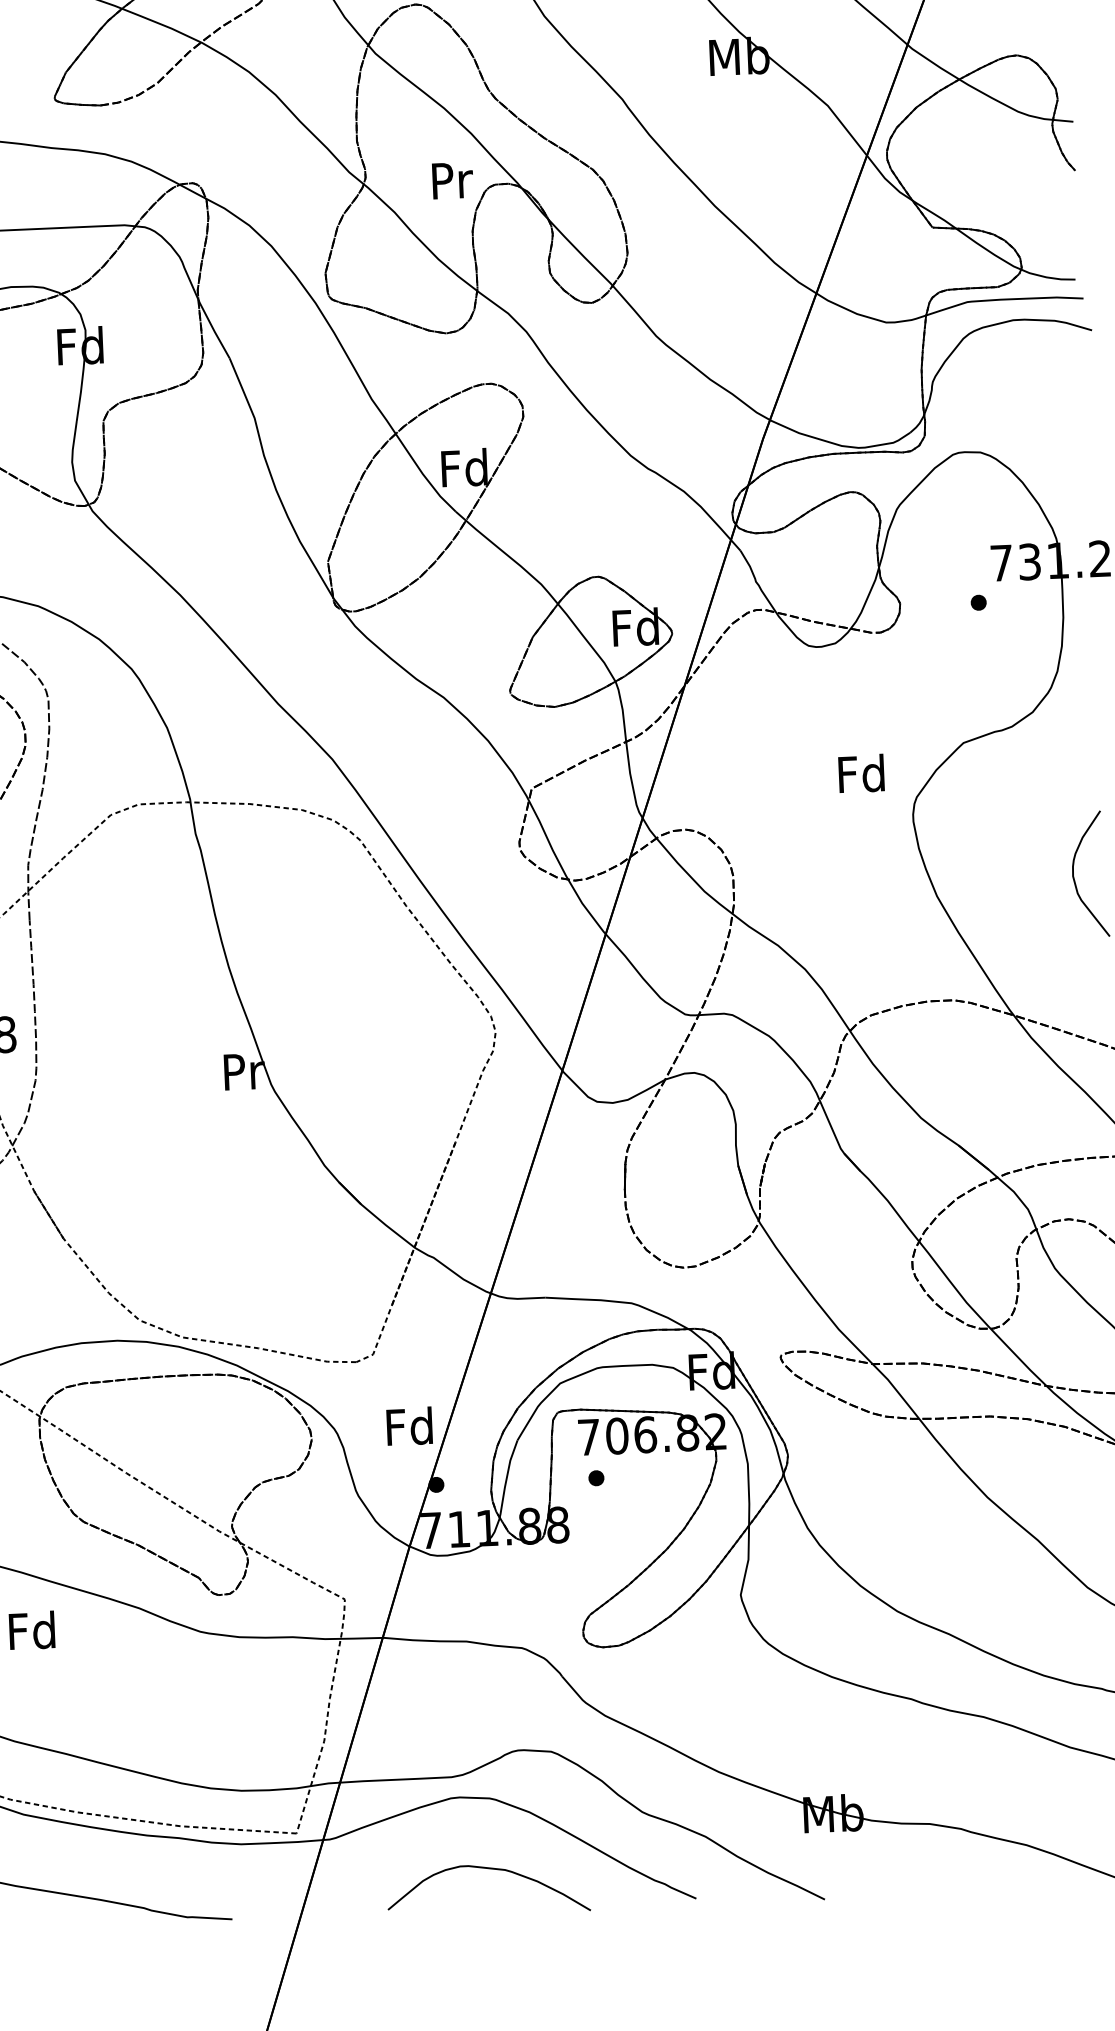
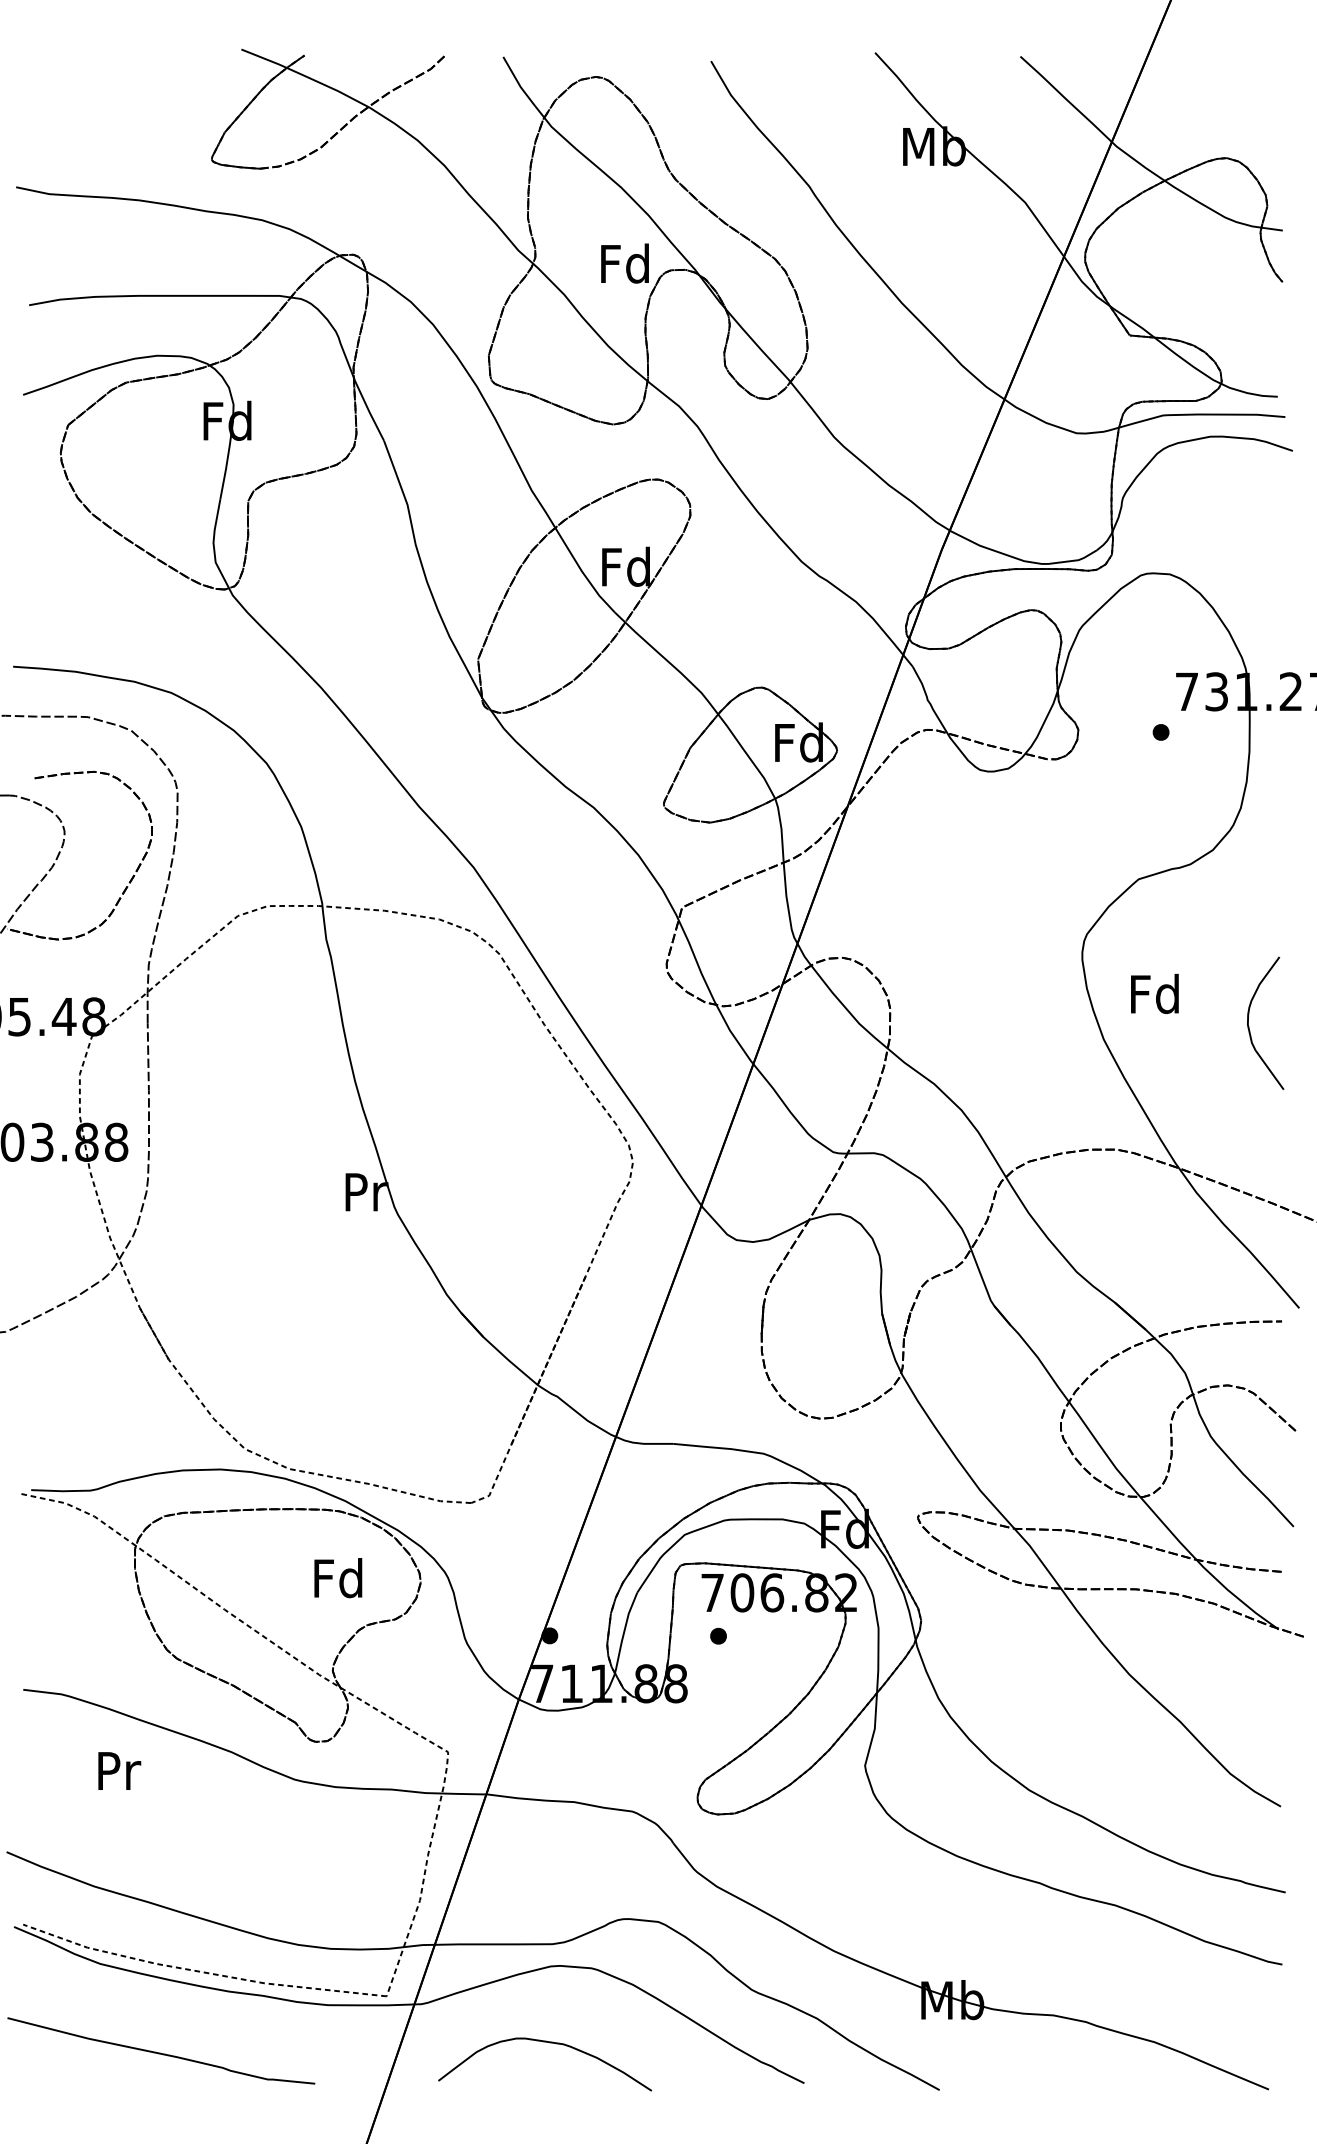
text: (450, 180) -> (624, 263), Pr -> Fd
text: (861, 773) -> (1154, 993), moved
text: (409, 1426) -> (338, 1578), moved
text: (31, 1630) -> (117, 1770), Fd -> Pr
curve: (491, 1869) -> (549, 2043), moved

